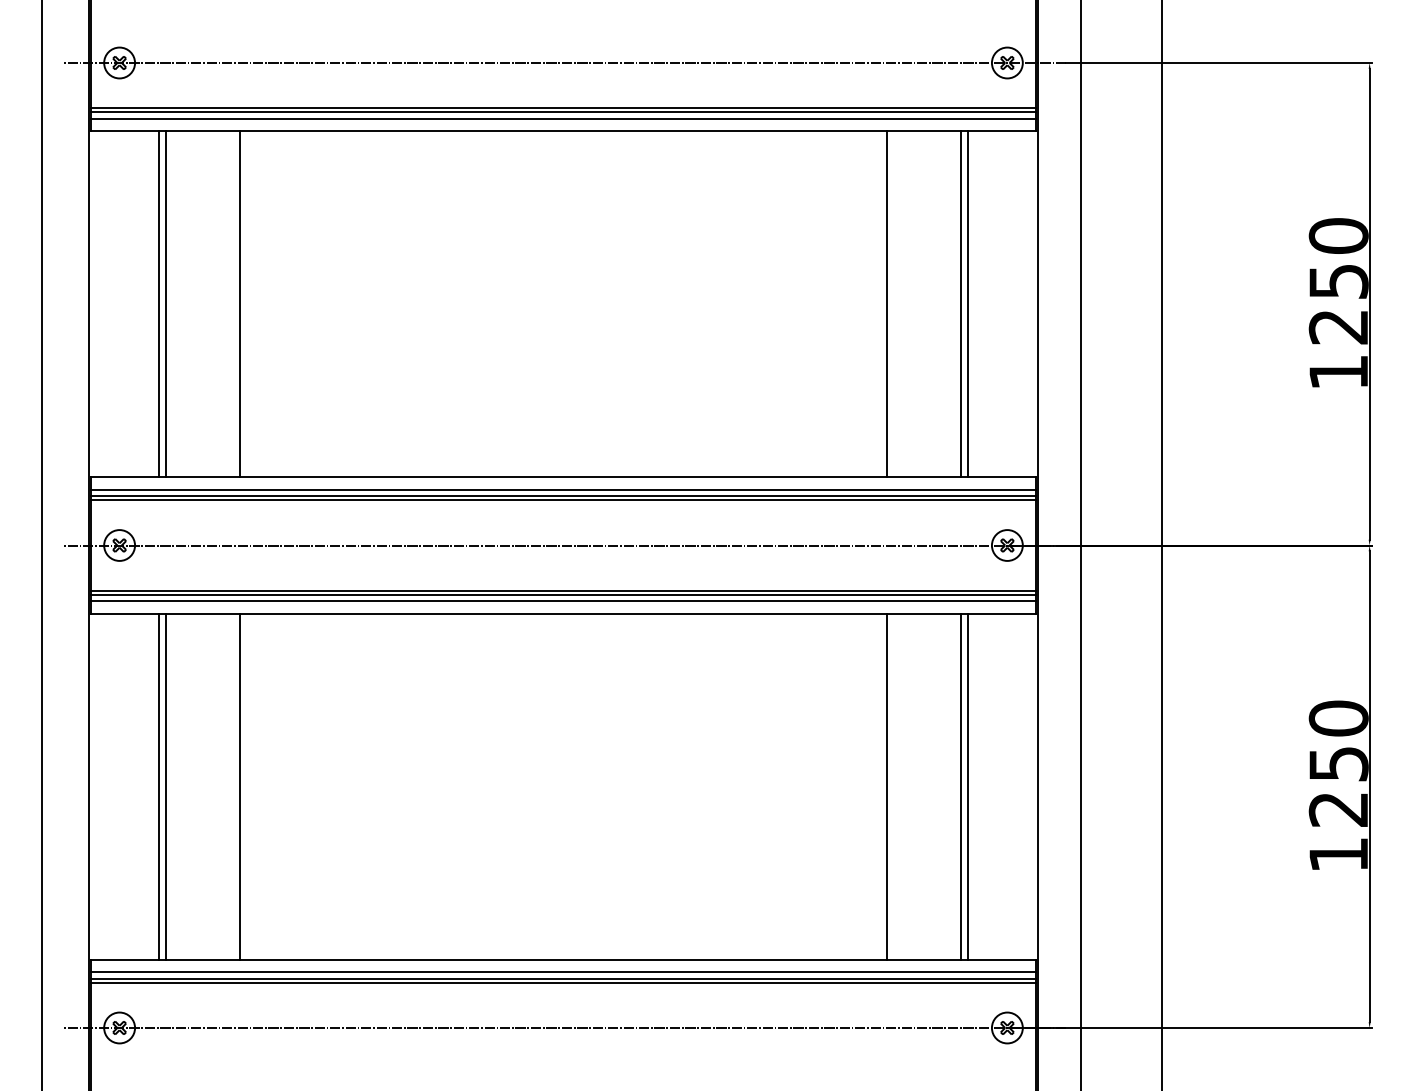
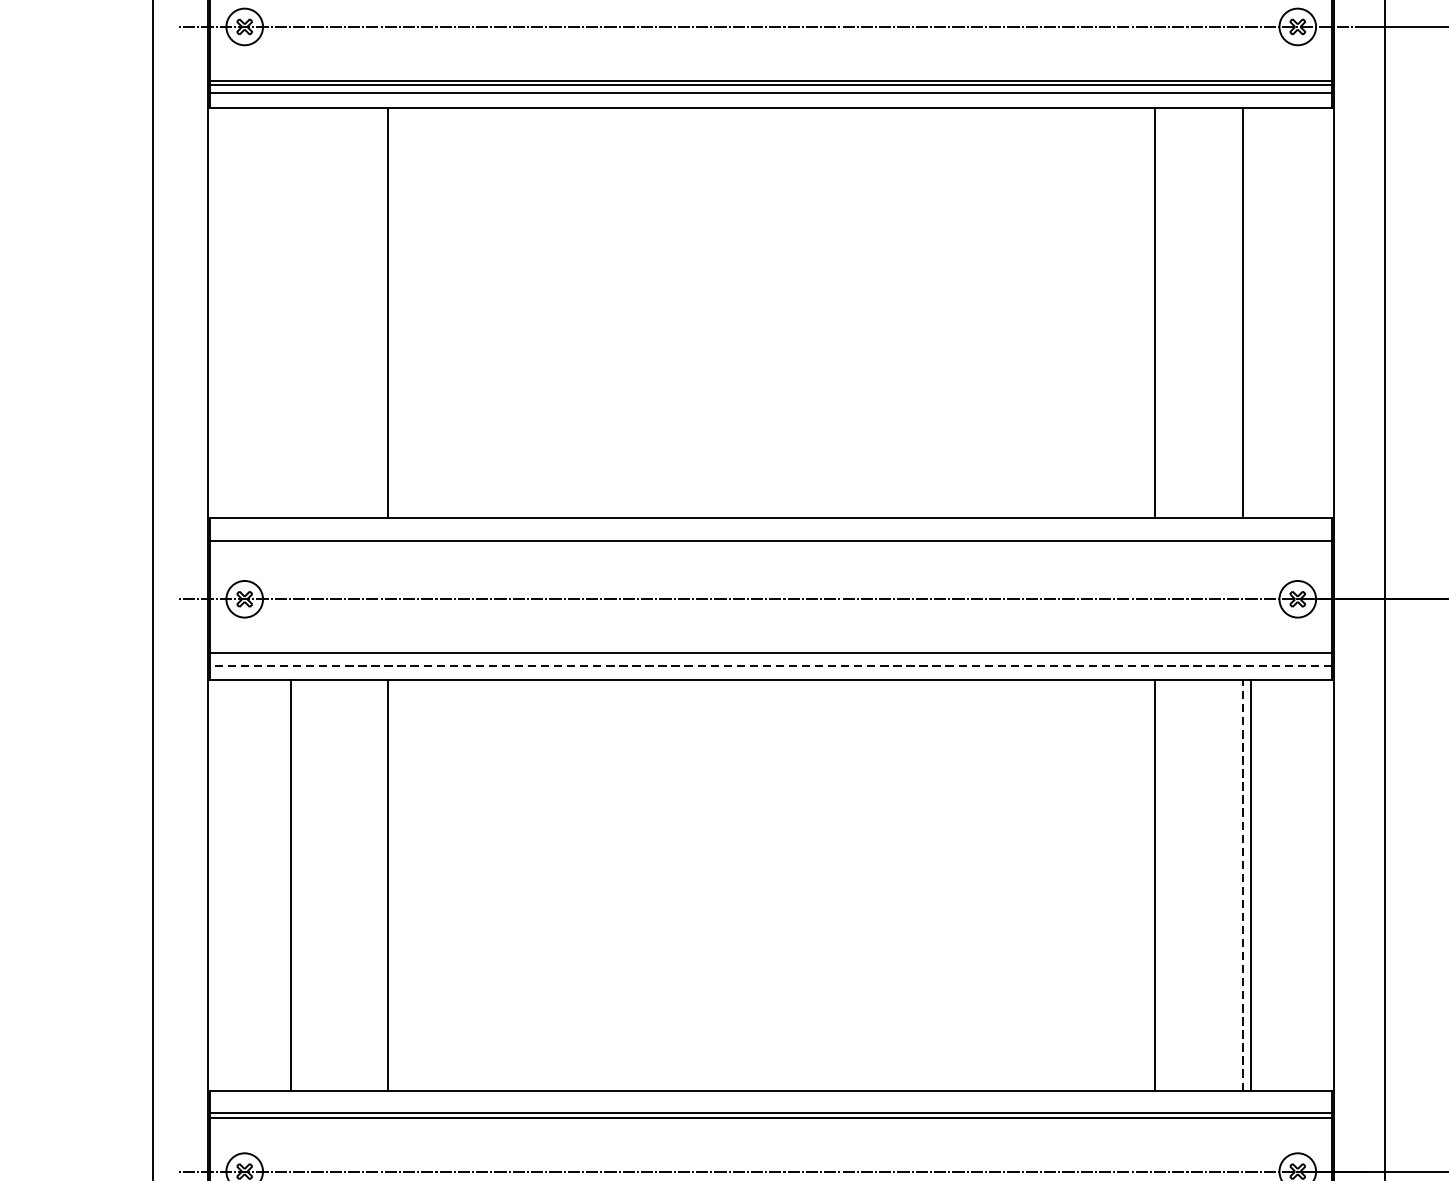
line: (158, 304) -> (290, 313), removed
line: (165, 304) -> (299, 313), removed
line: (968, 304) -> (1251, 313), removed
line: (563, 489) -> (771, 532), removed
line: (563, 500) -> (771, 545), removed
line: (563, 594) -> (771, 657), removed
line: (563, 601) -> (771, 665), solid -> dashed
line: (165, 786) -> (299, 885), removed
line: (961, 786) -> (1243, 885), solid -> dashed
line: (563, 972) -> (771, 1105), removed

